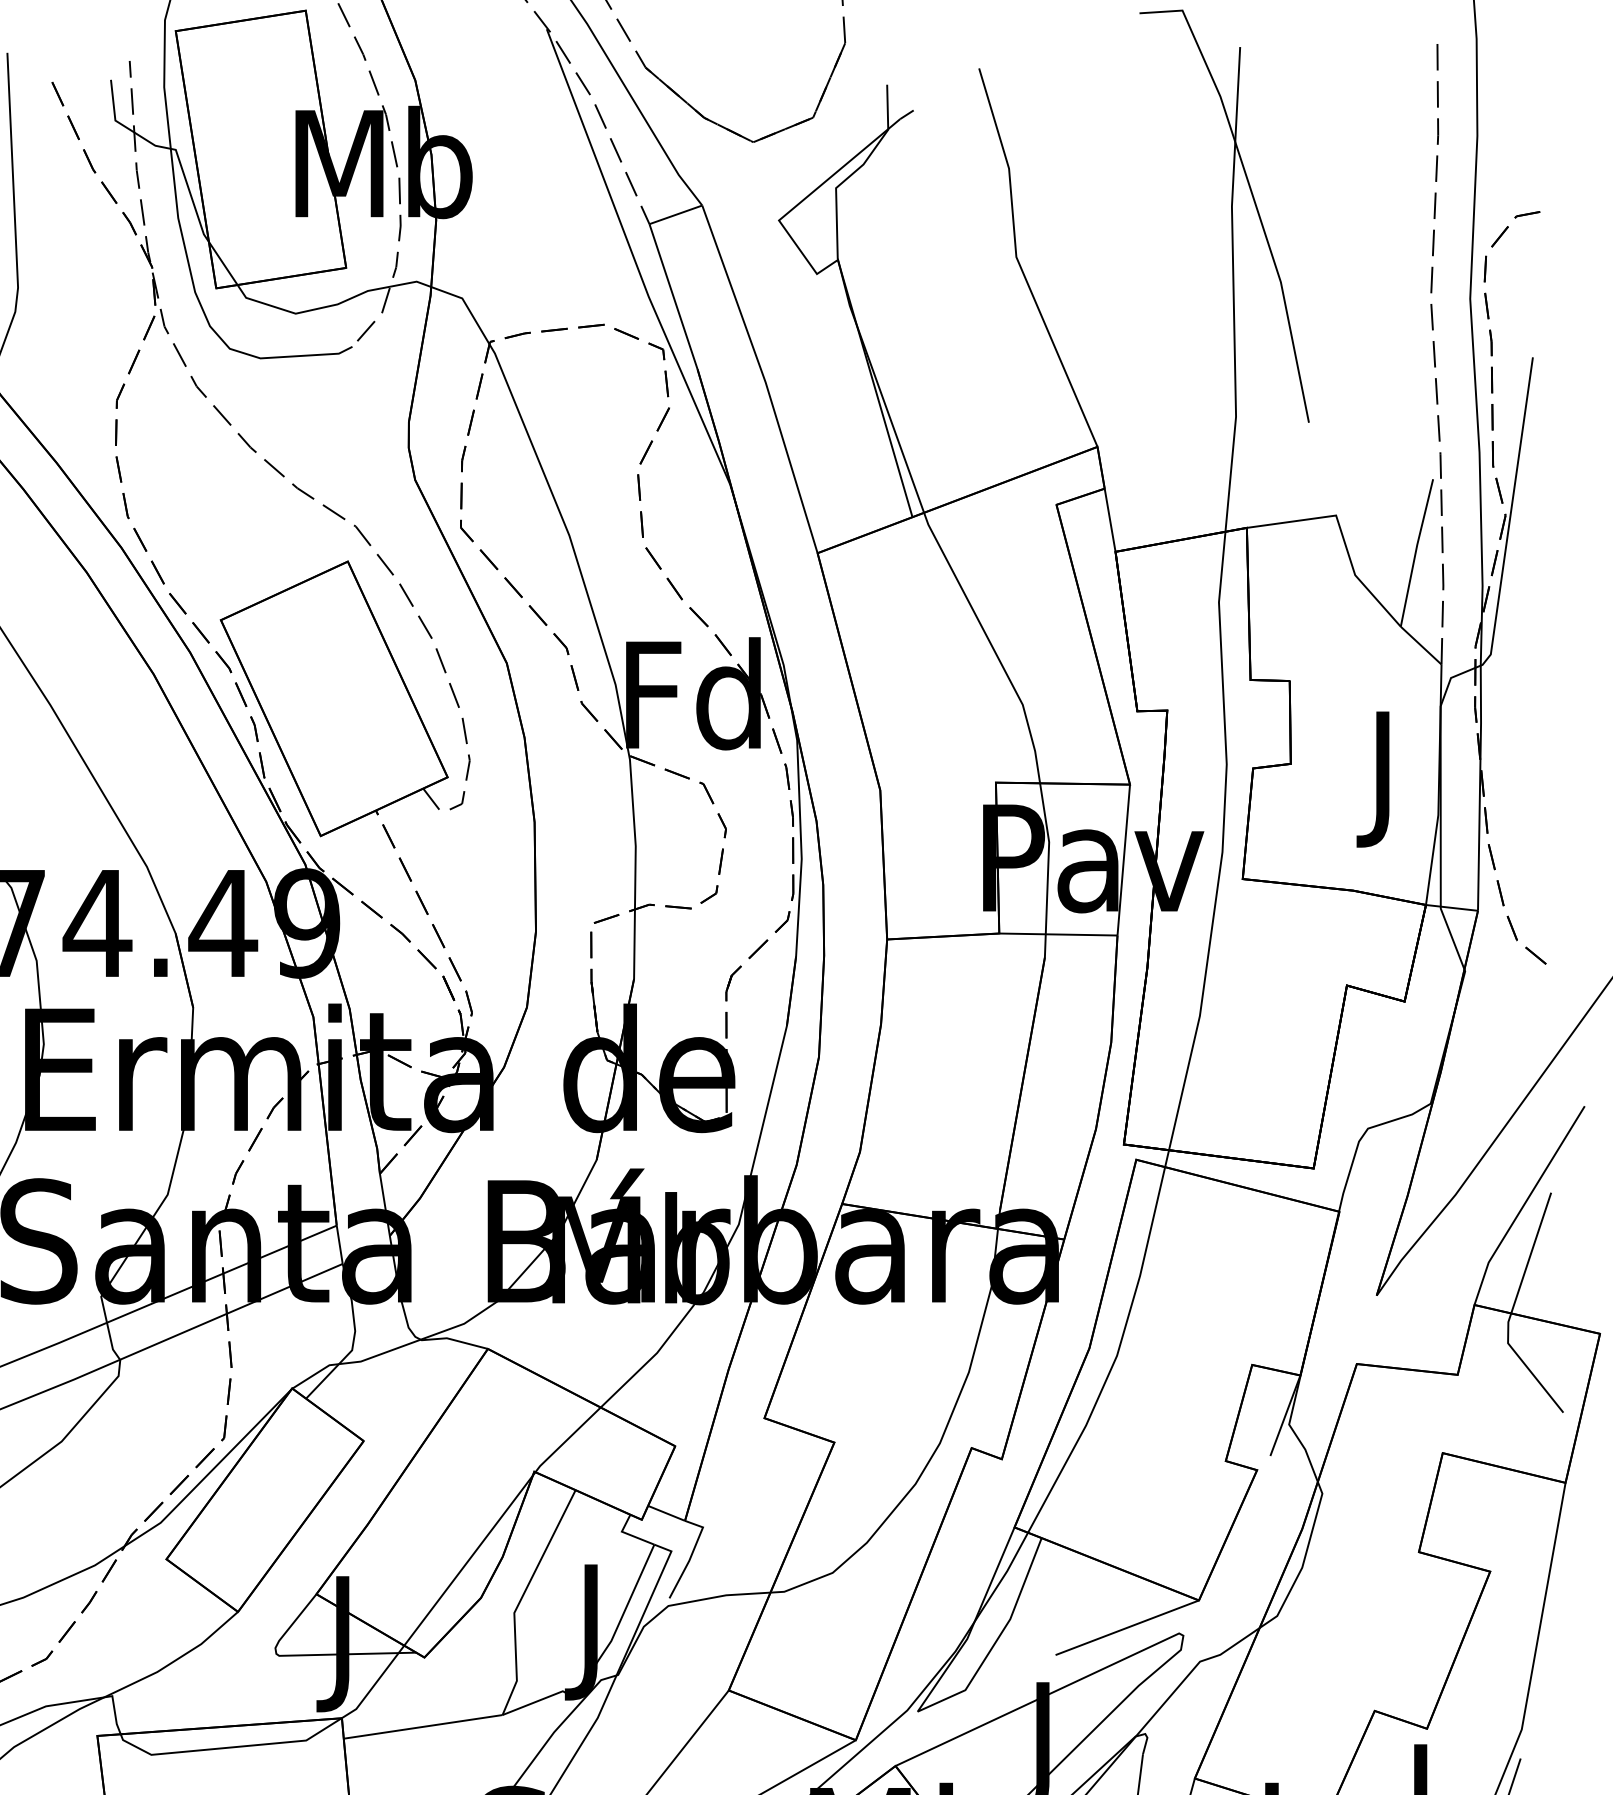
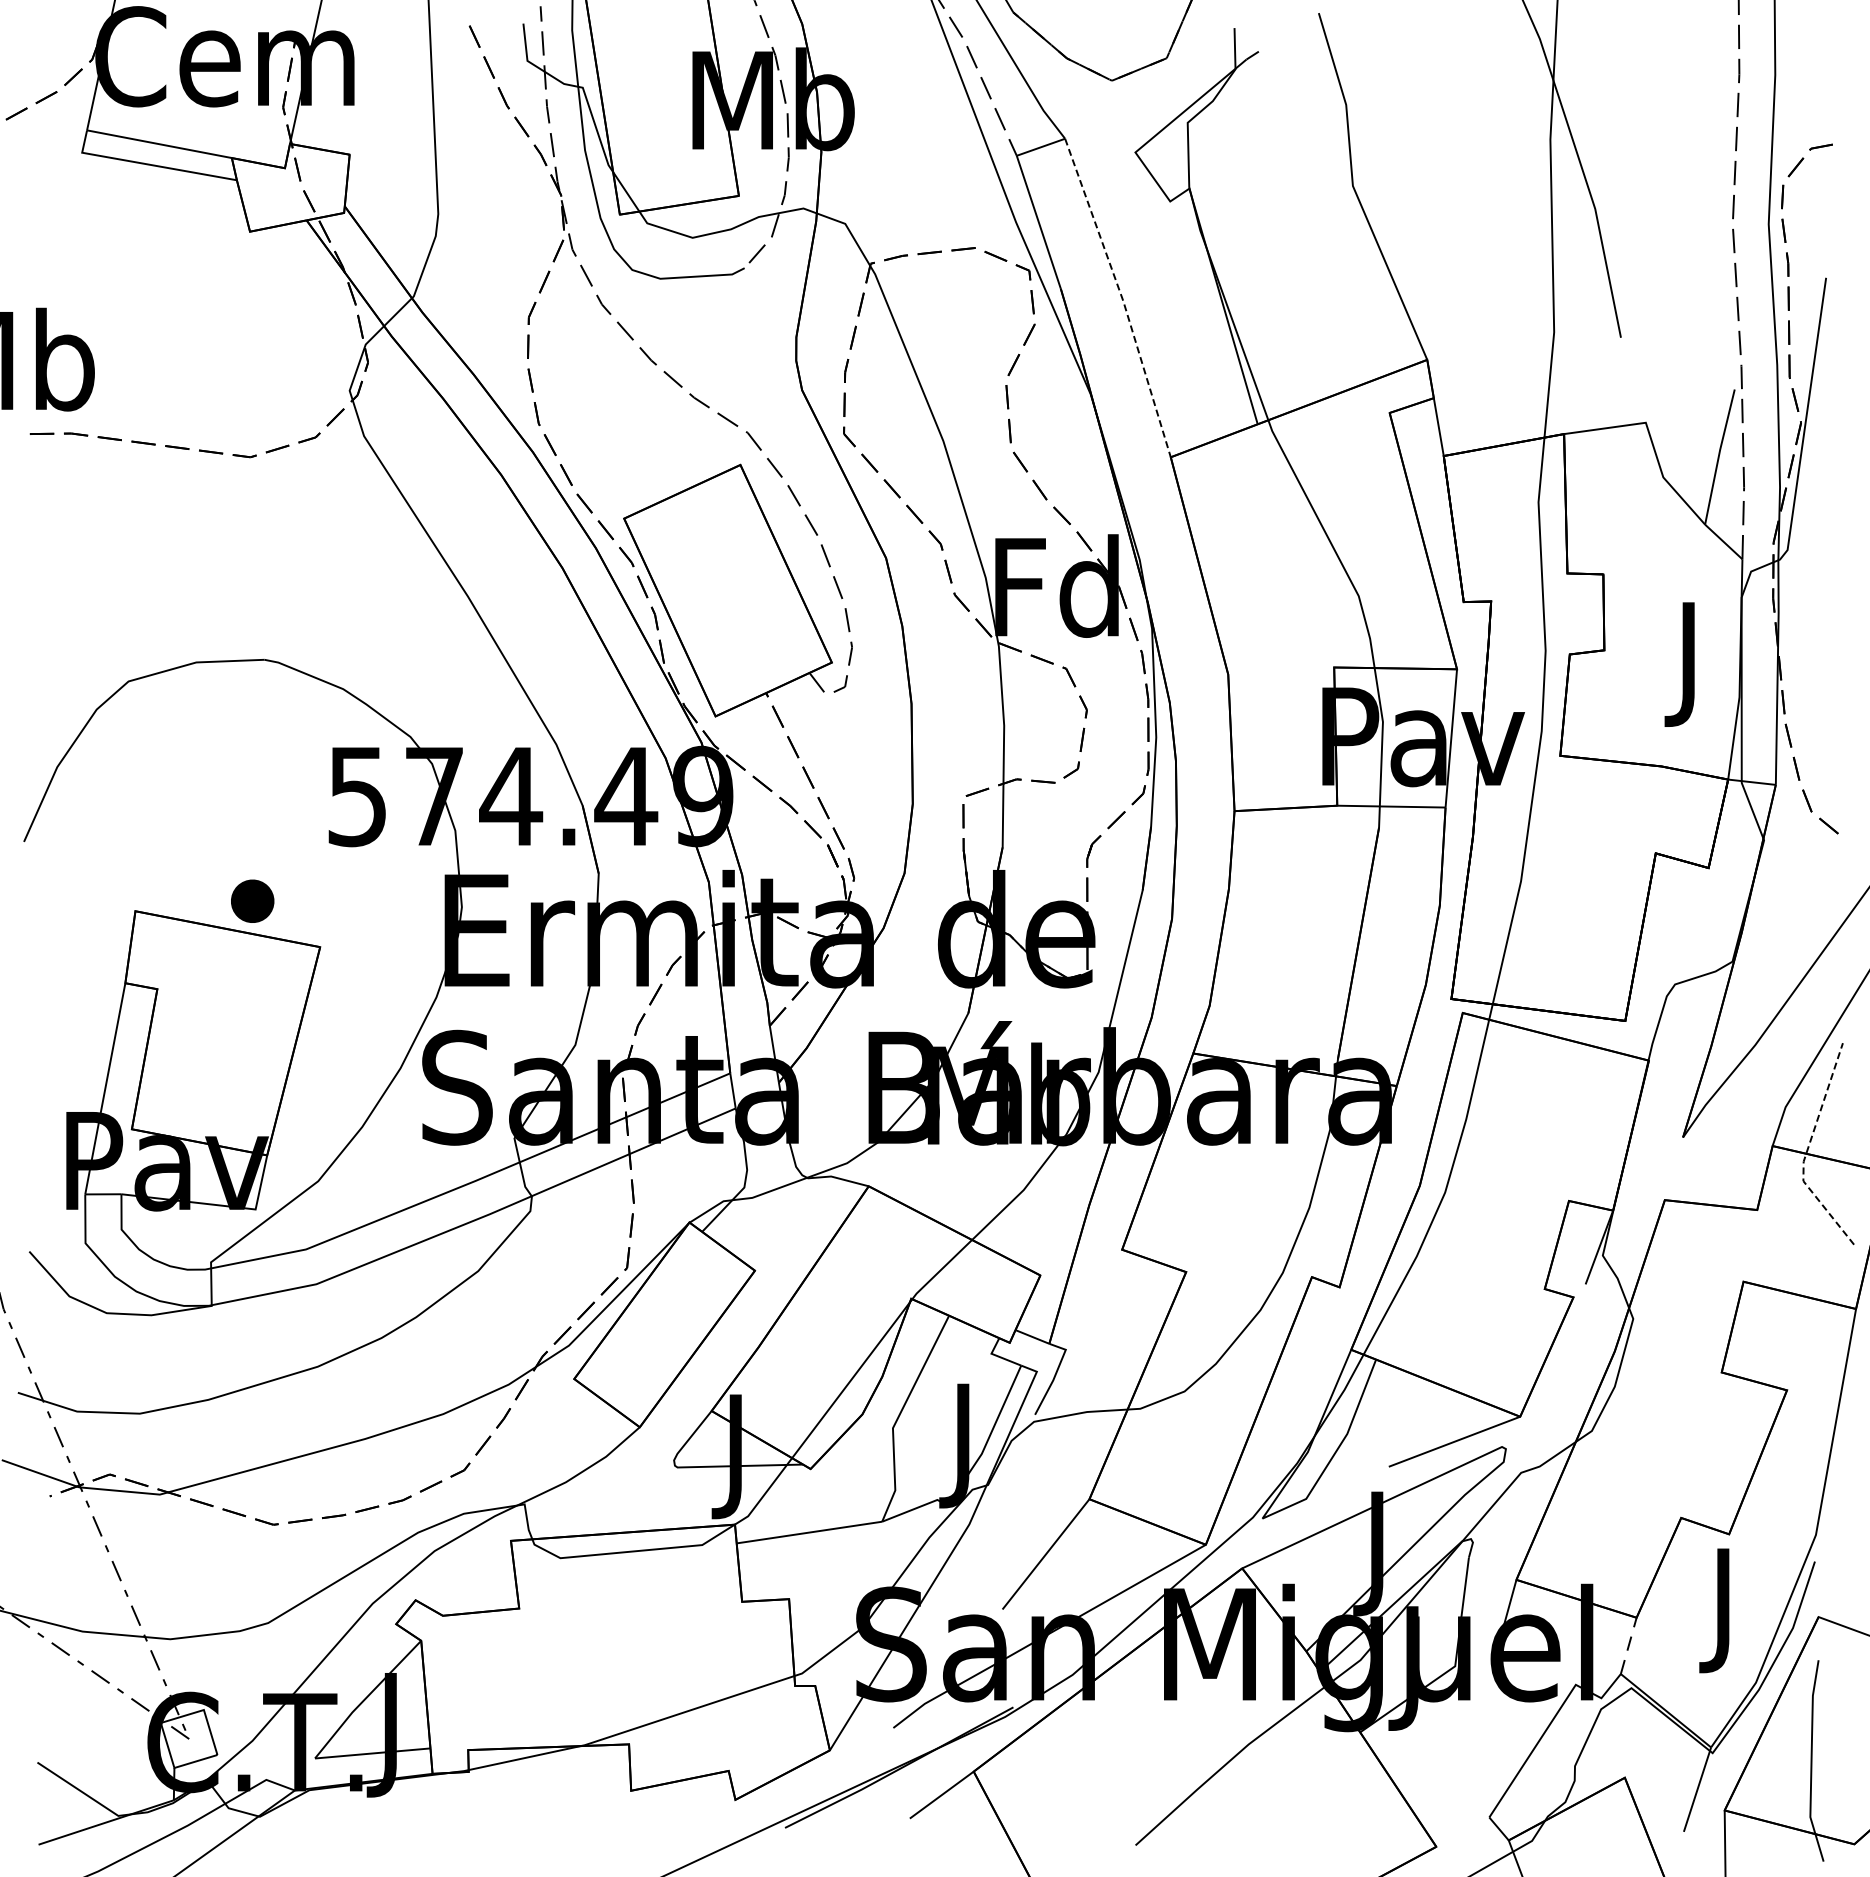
line: (763, 378) -> (1121, 297), solid -> dashed
line: (1512, 1310) -> (1807, 1151), solid -> dashed

